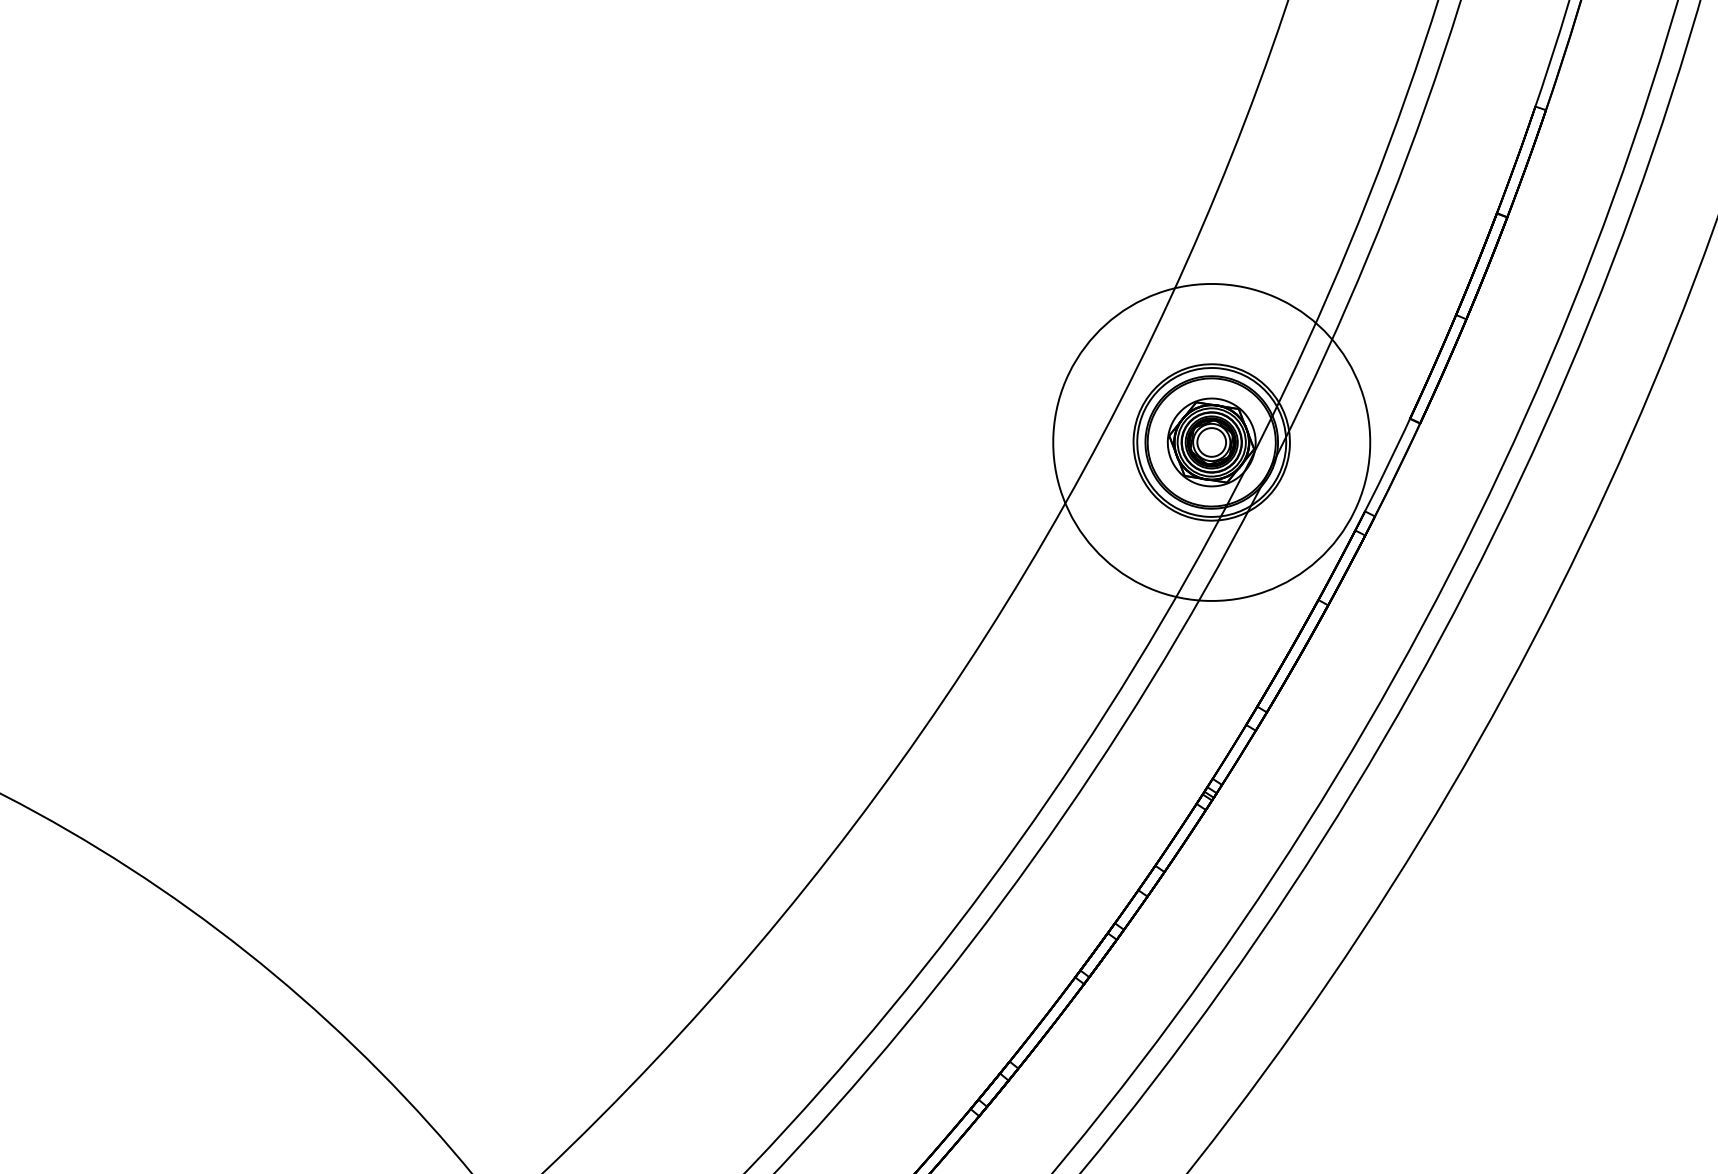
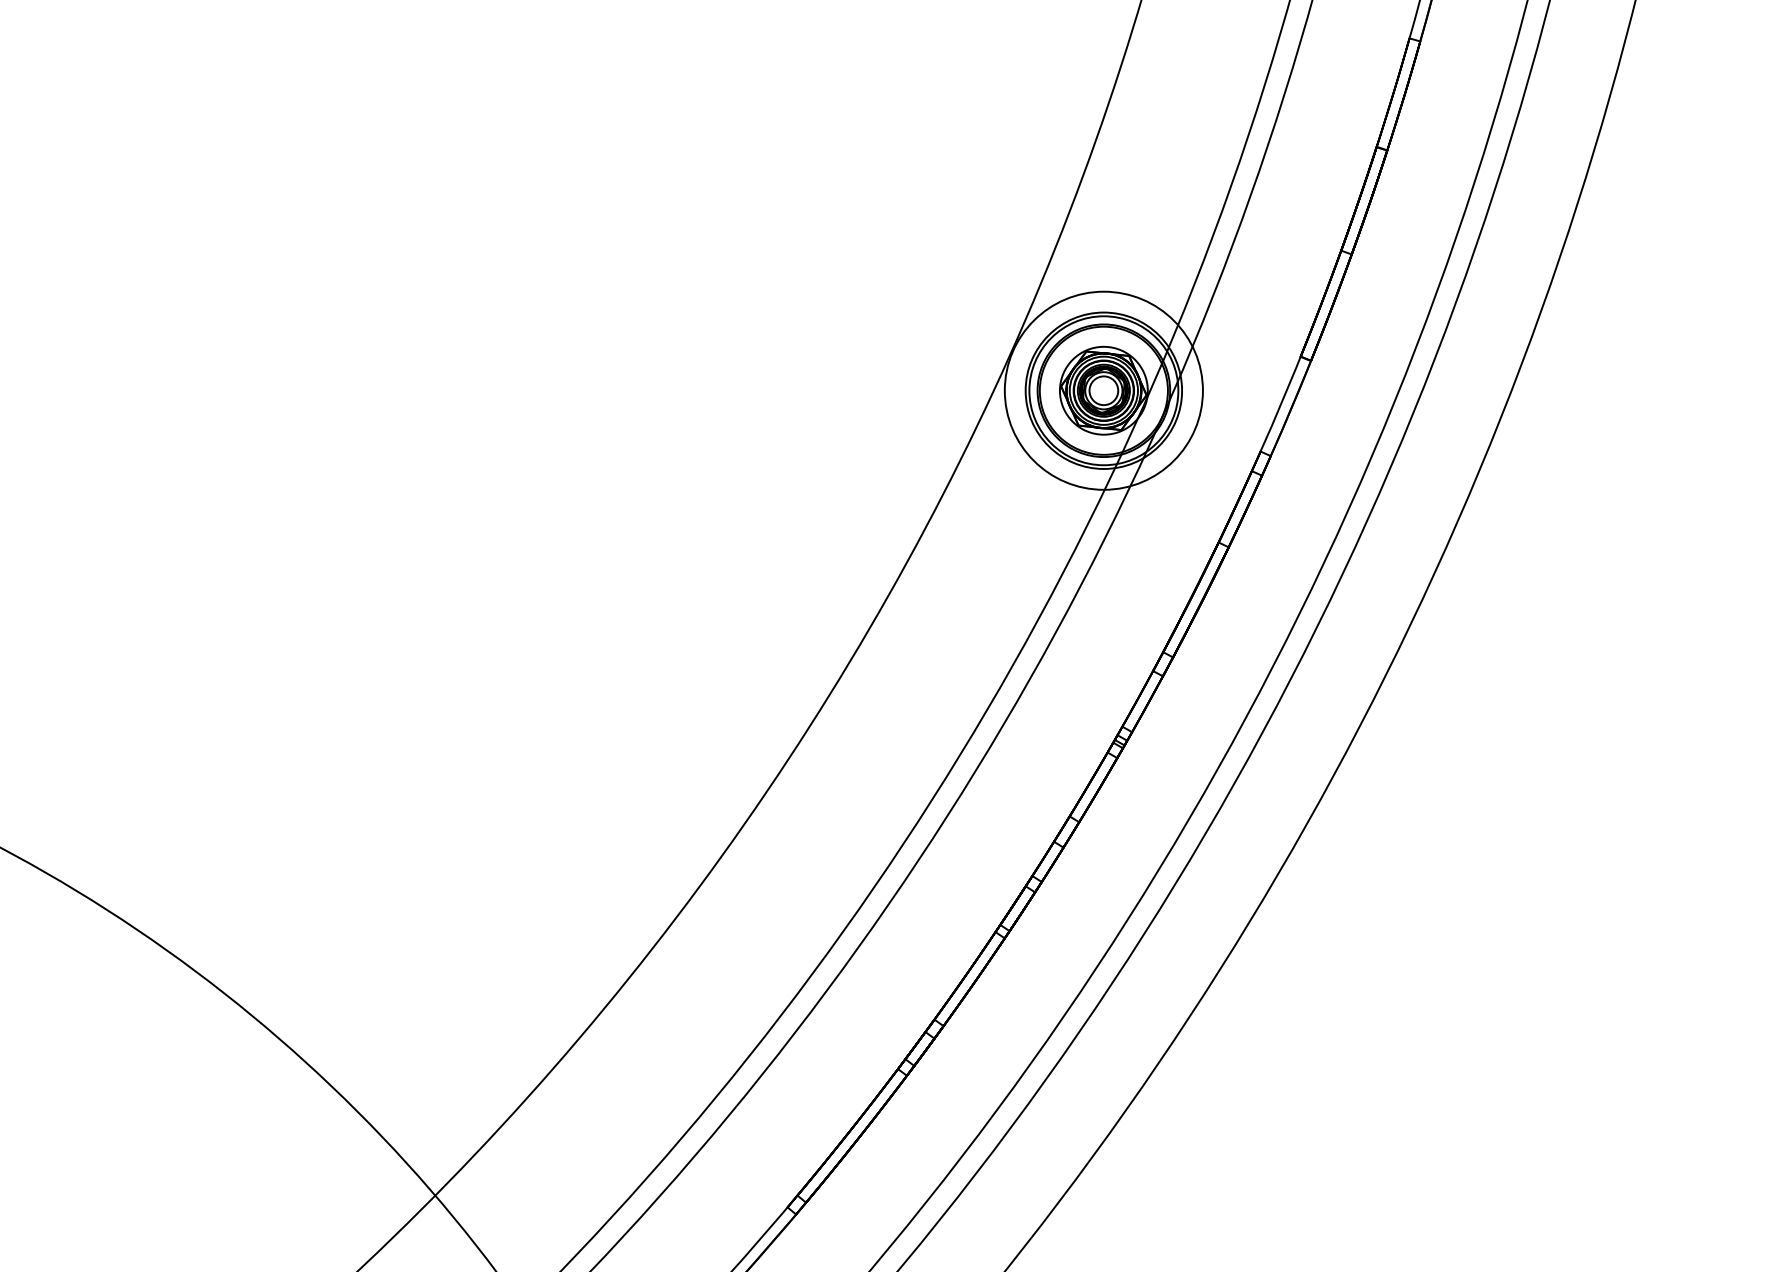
circle: (1211, 442) -> (1103, 390), size x0.62

